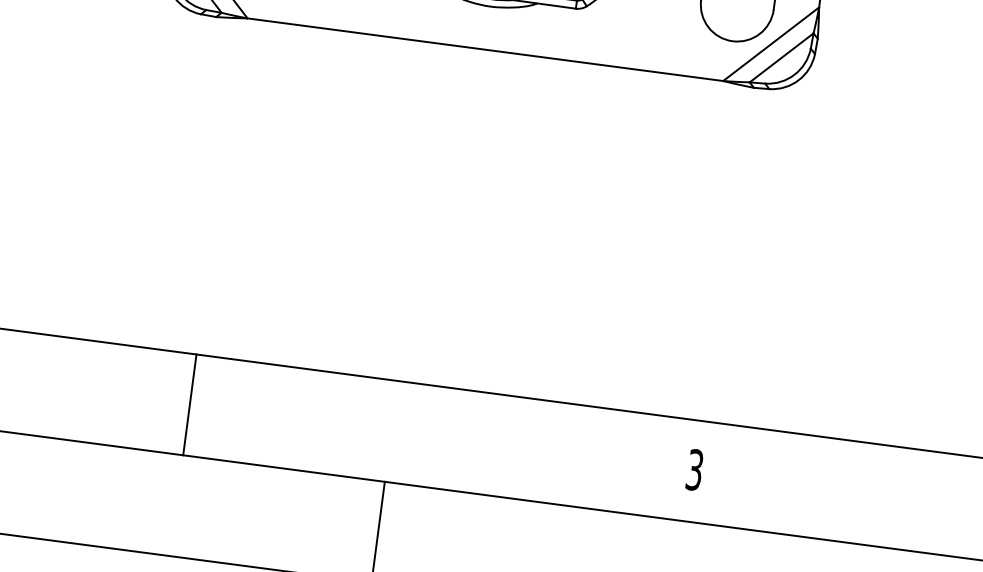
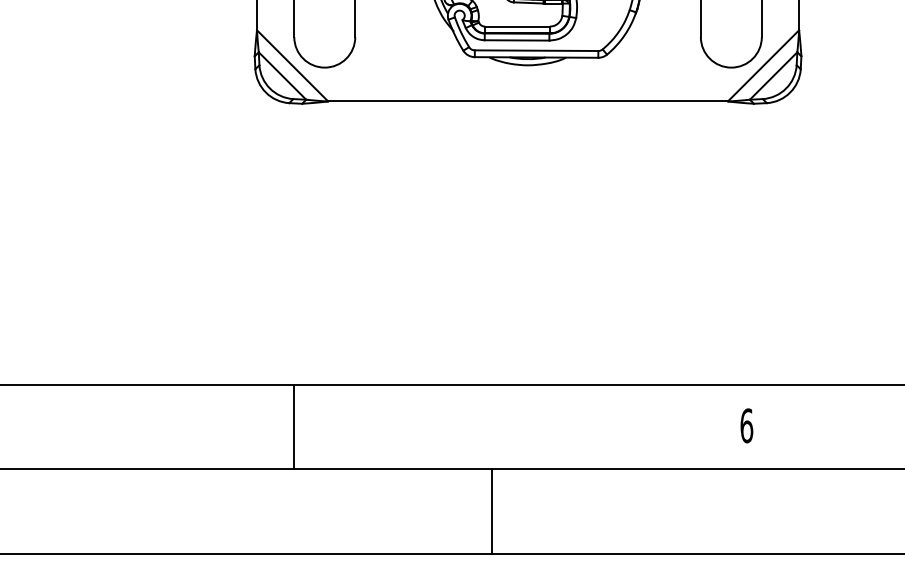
line: (189, 404) -> (293, 426), moved
text: (694, 469) -> (746, 425), 3 -> 6

